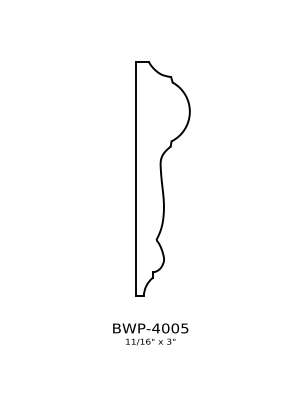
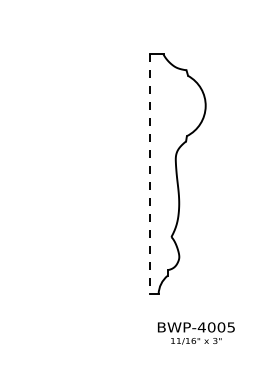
line: (135, 179) -> (150, 175), solid -> dashed
text: (150, 334) -> (196, 333), moved

